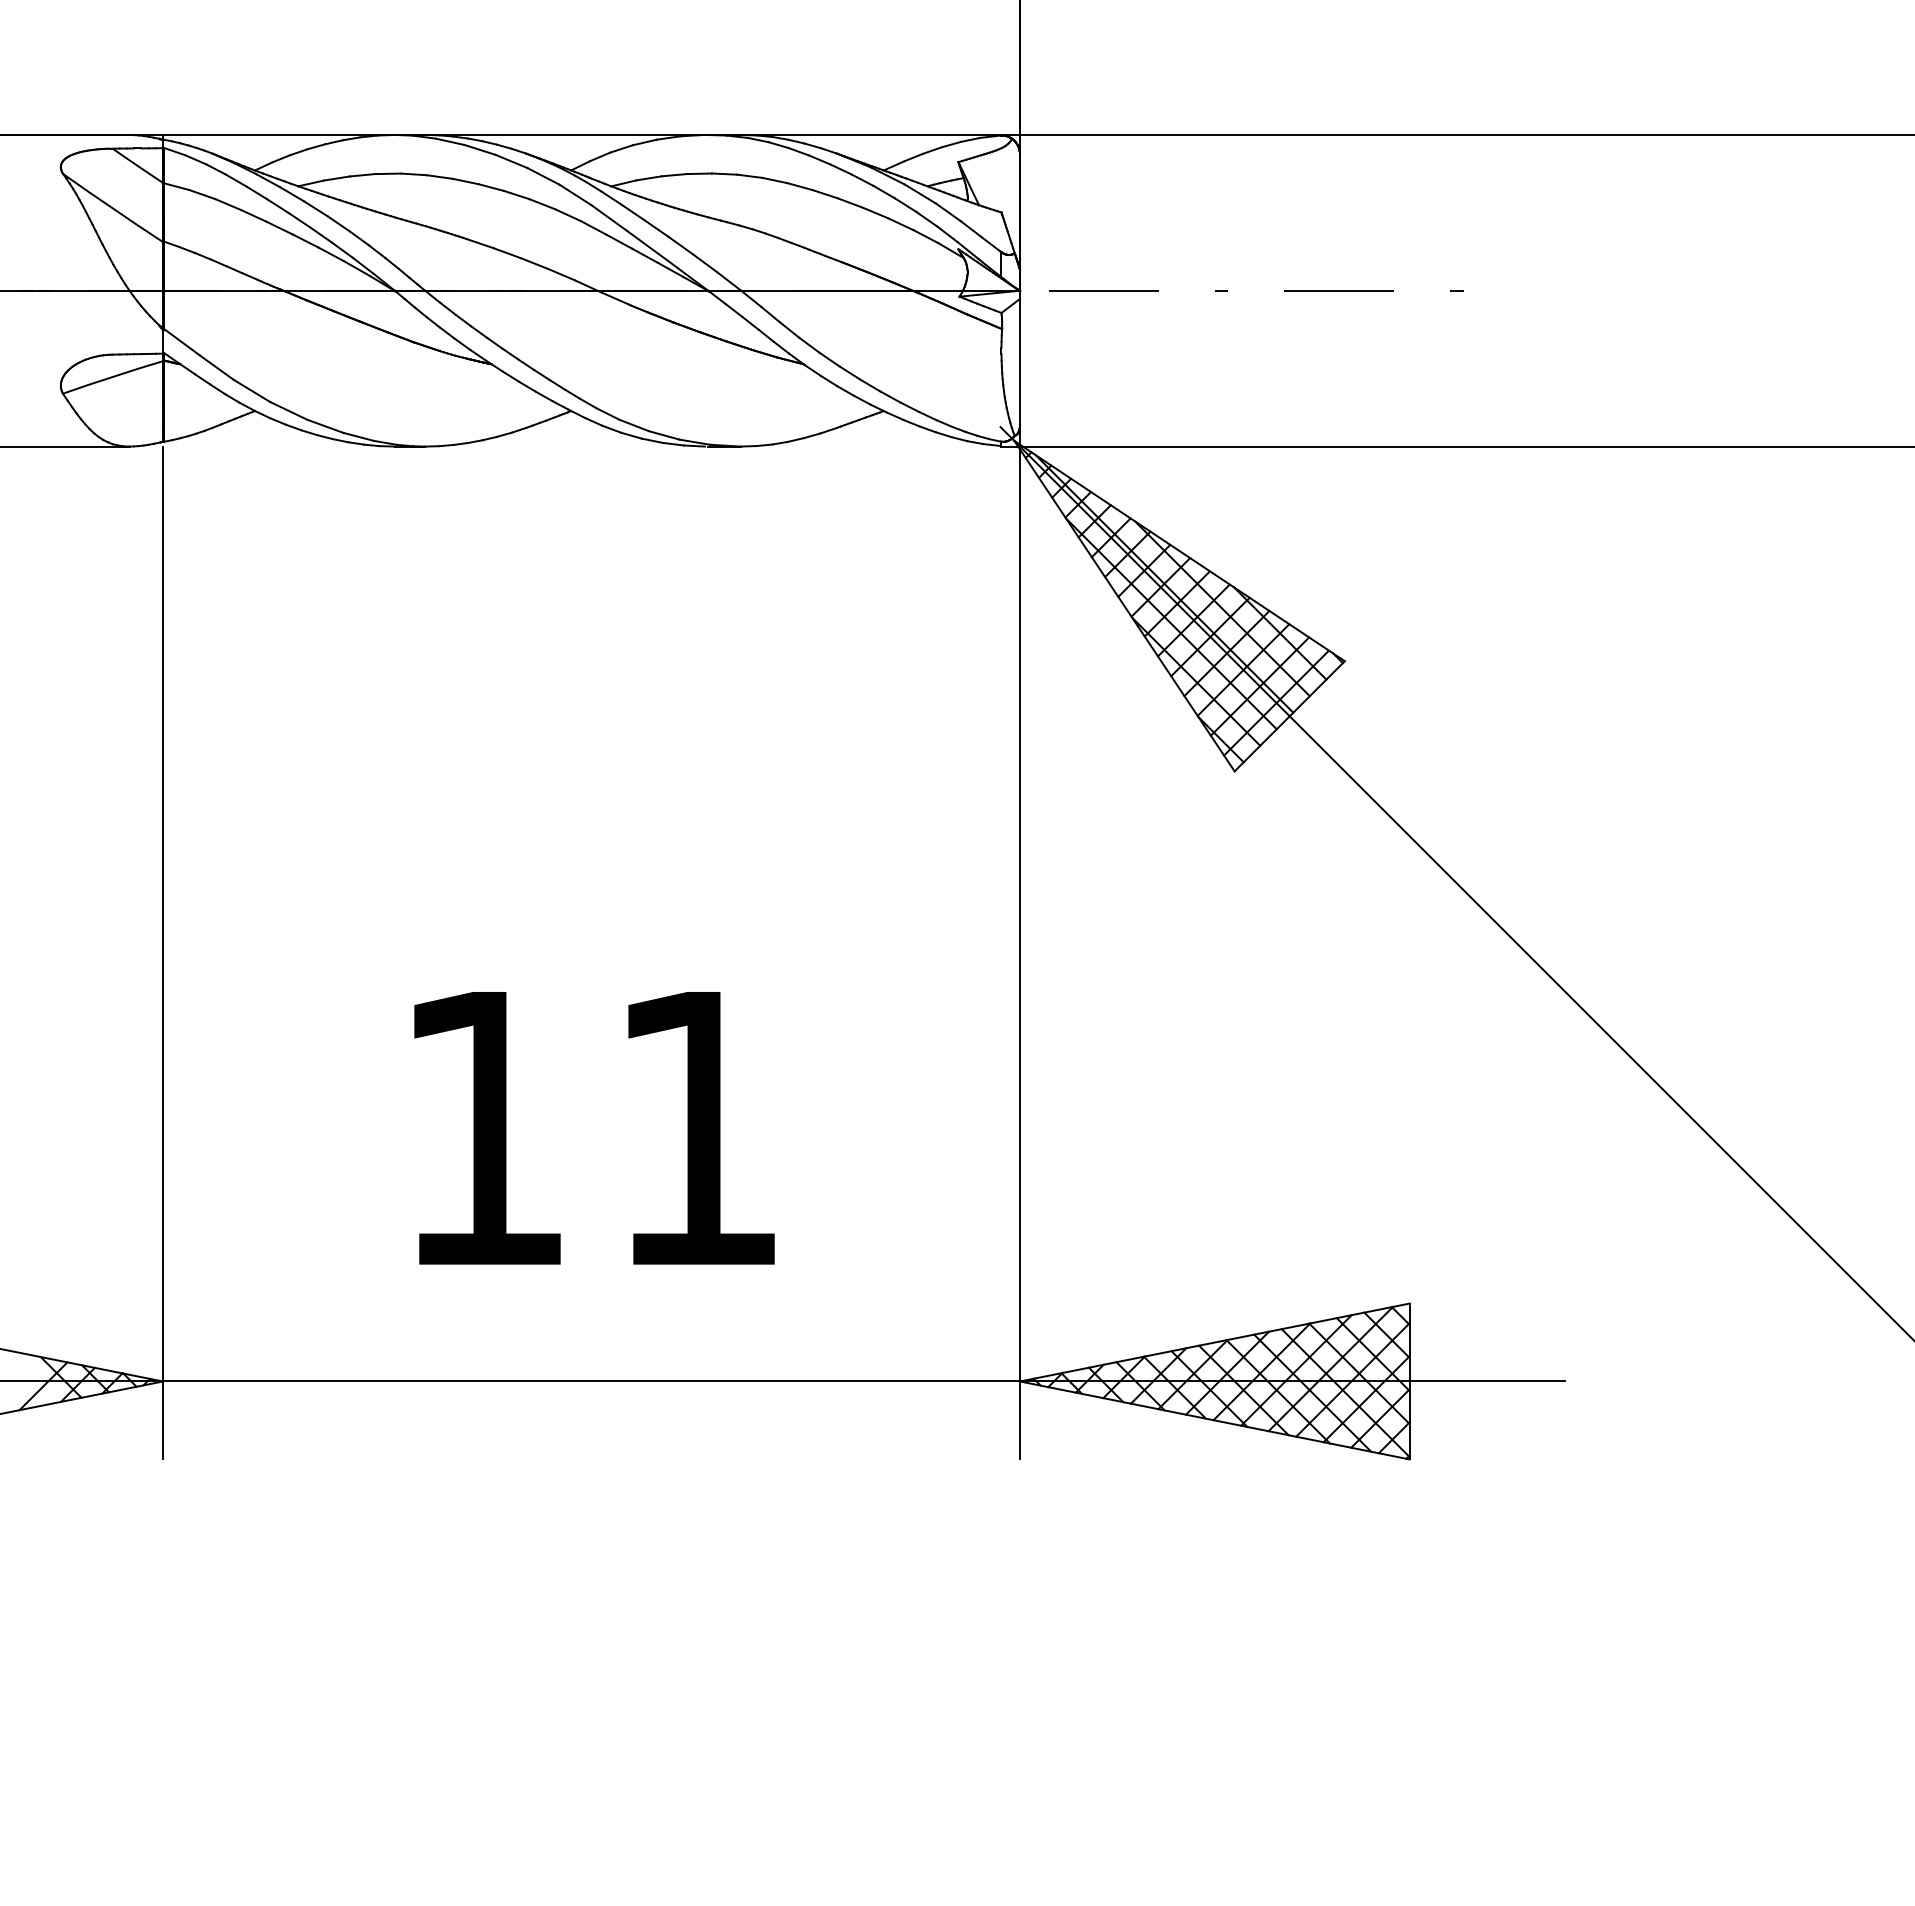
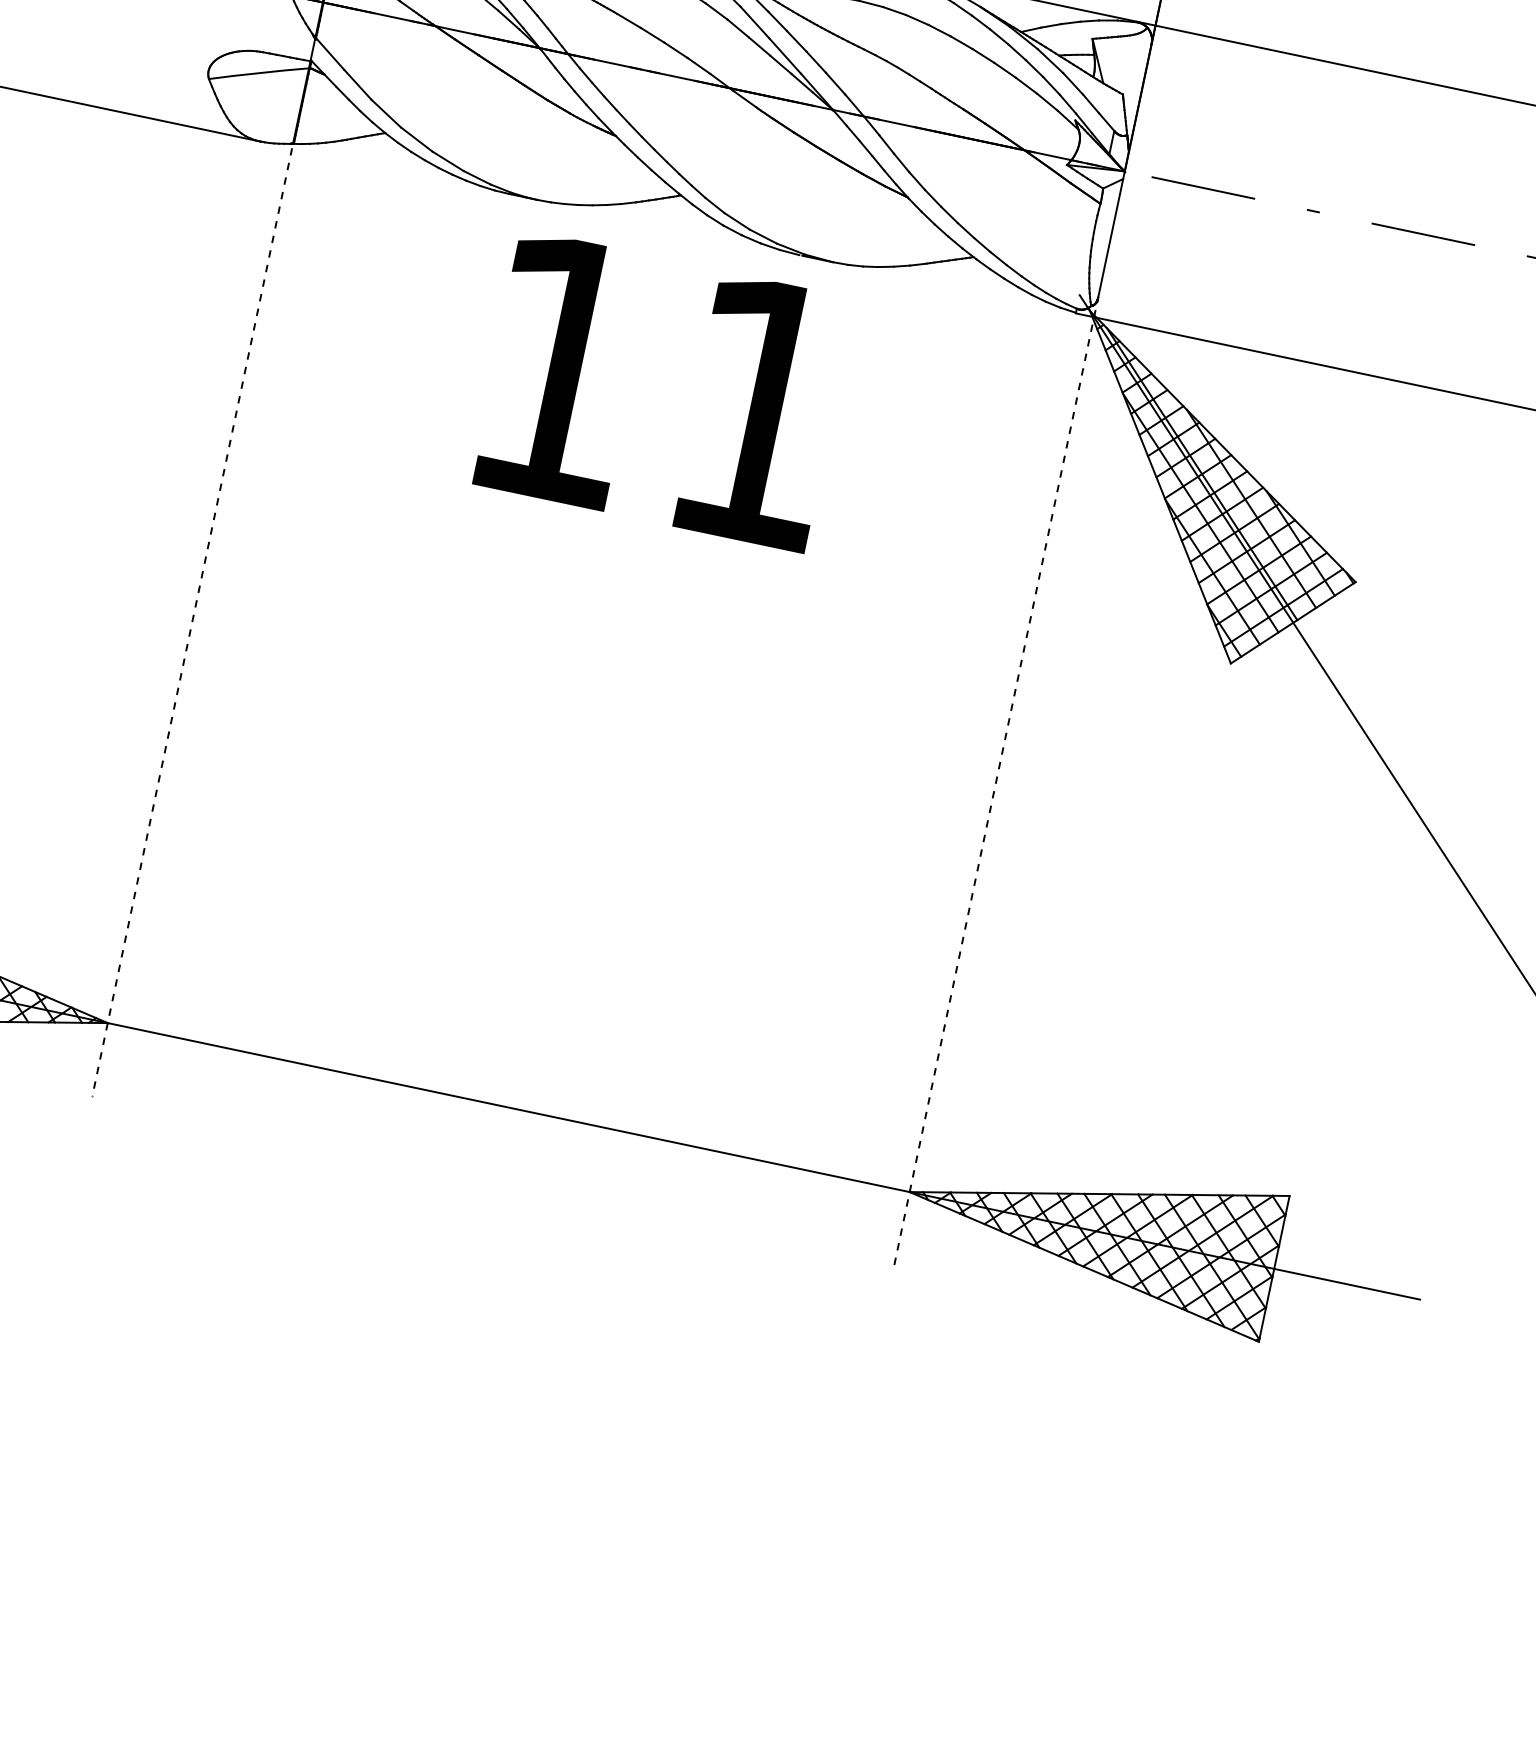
line: (1020, 942) -> (996, 781), solid -> dashed
line: (163, 953) -> (192, 622), solid -> dashed
text: (594, 1128) -> (662, 391), moved

